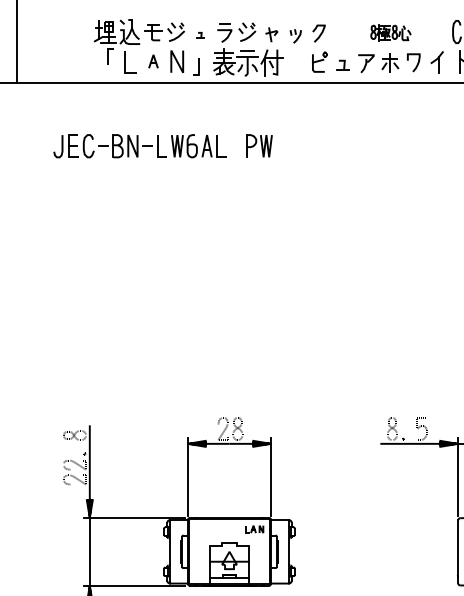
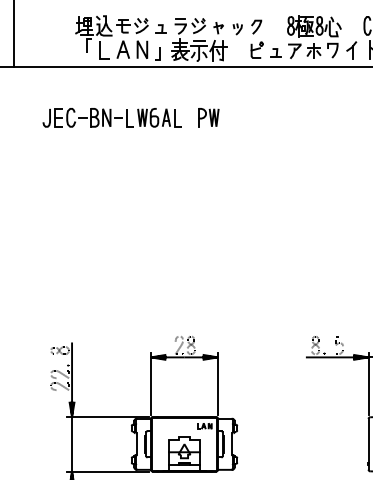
part: (390, 32) -> (314, 26), size x1.67
part: (200, 35) -> (161, 28), size x1.67
part: (153, 61) -> (123, 49), size x1.67

